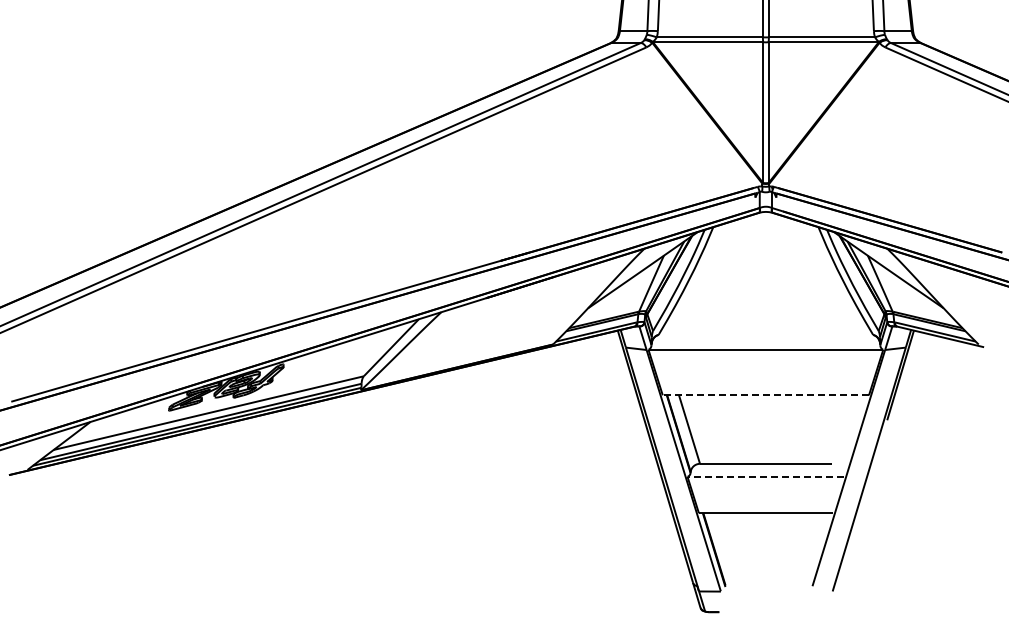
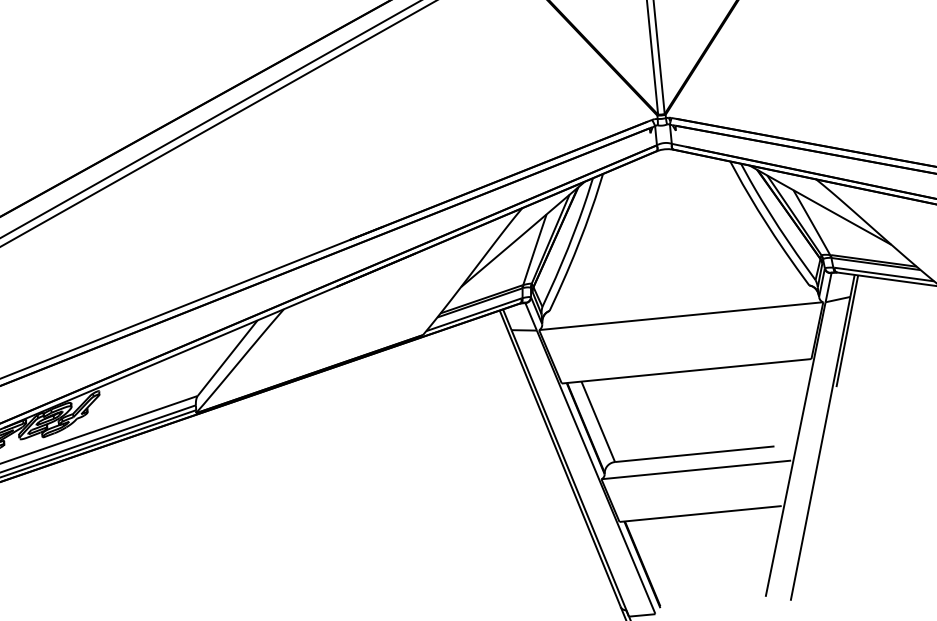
line: (765, 395) -> (686, 371), dashed -> solid
line: (765, 476) -> (695, 469), dashed -> solid

